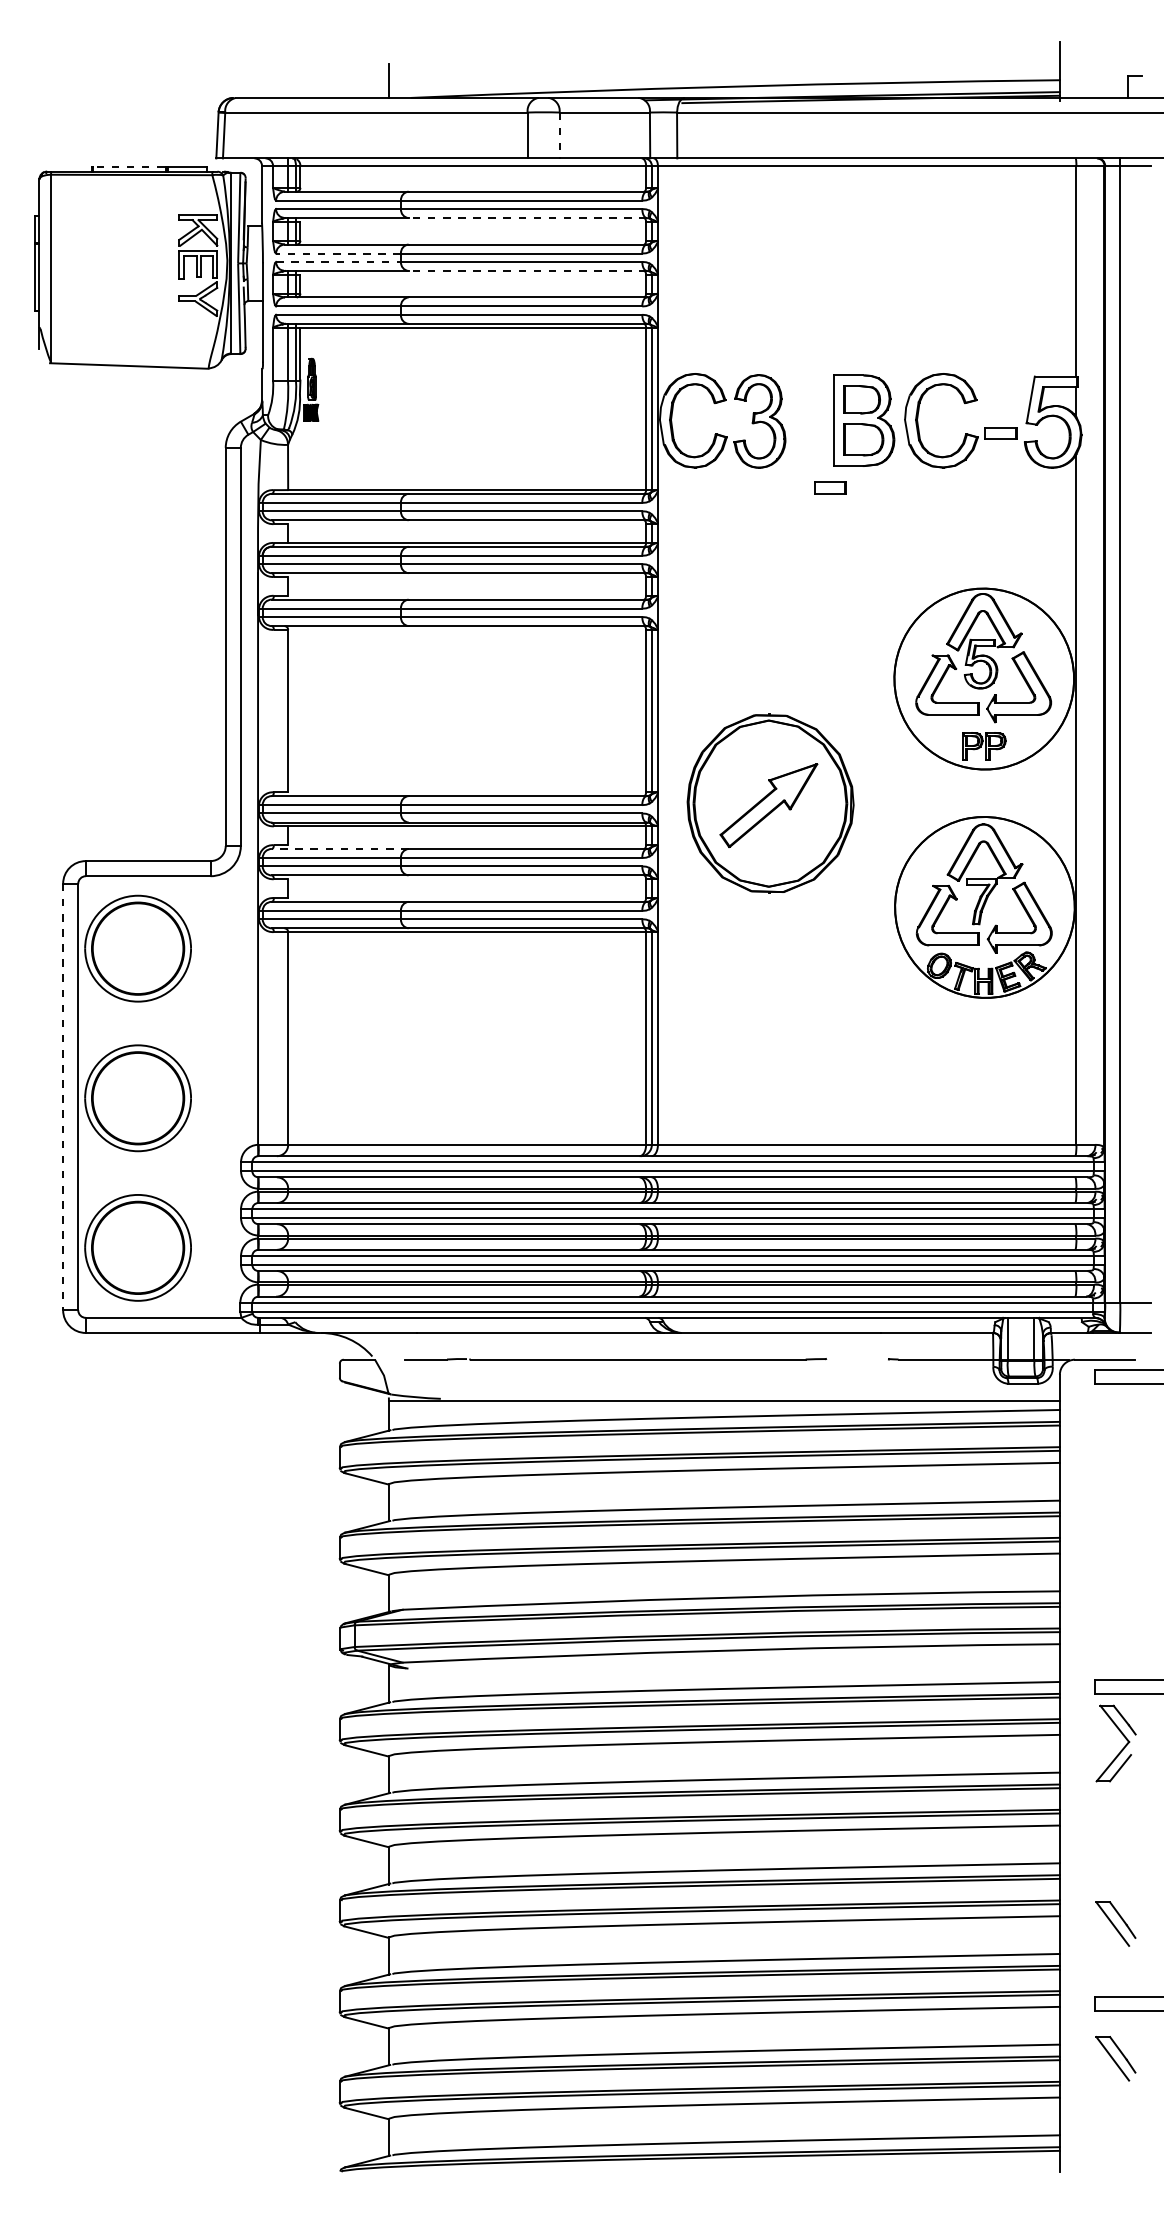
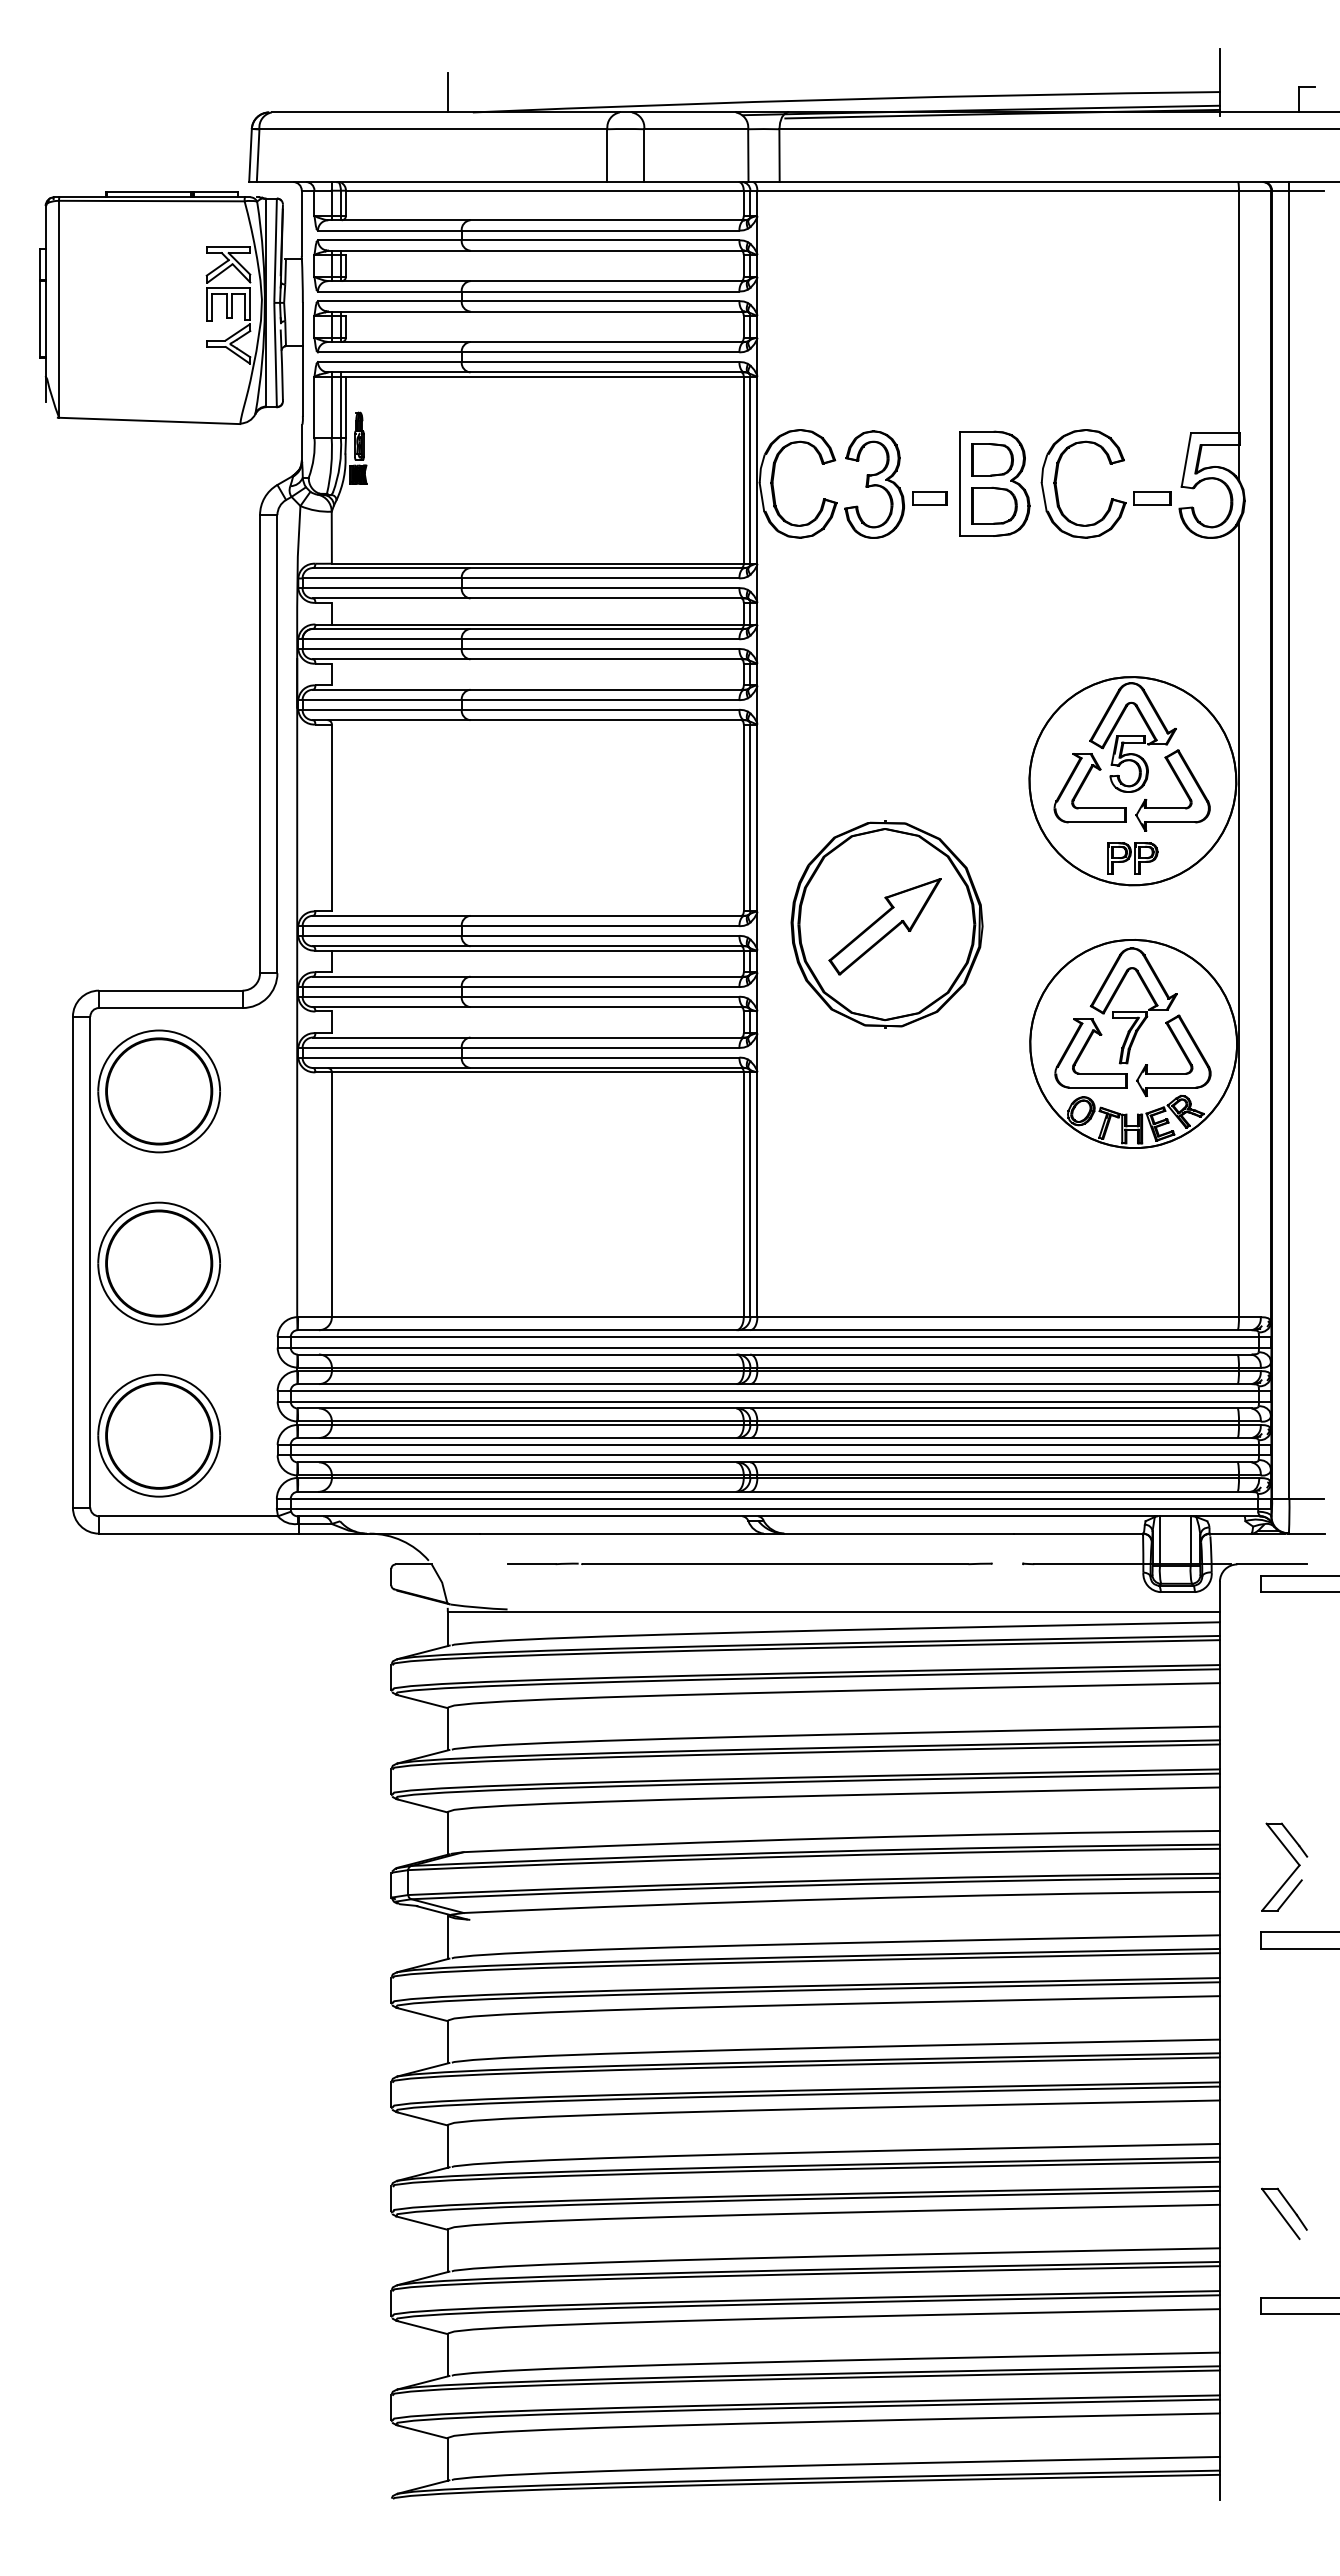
line: (559, 136) -> (644, 156), dashed -> solid
line: (128, 167) -> (148, 192), dashed -> solid
line: (527, 217) -> (607, 250), dashed -> solid
line: (338, 253) -> (389, 291), dashed -> solid
line: (338, 262) -> (389, 301), dashed -> solid
line: (527, 270) -> (607, 311), dashed -> solid
part: (830, 488) -> (929, 498), moved
line: (339, 848) -> (391, 976), dashed -> solid
line: (62, 1097) -> (72, 1262), dashed -> solid
part: (615, 1358) -> (749, 1563), moved
part: (1122, 1749) -> (1291, 1873), moved
part: (1116, 2058) -> (1284, 2368), removed

